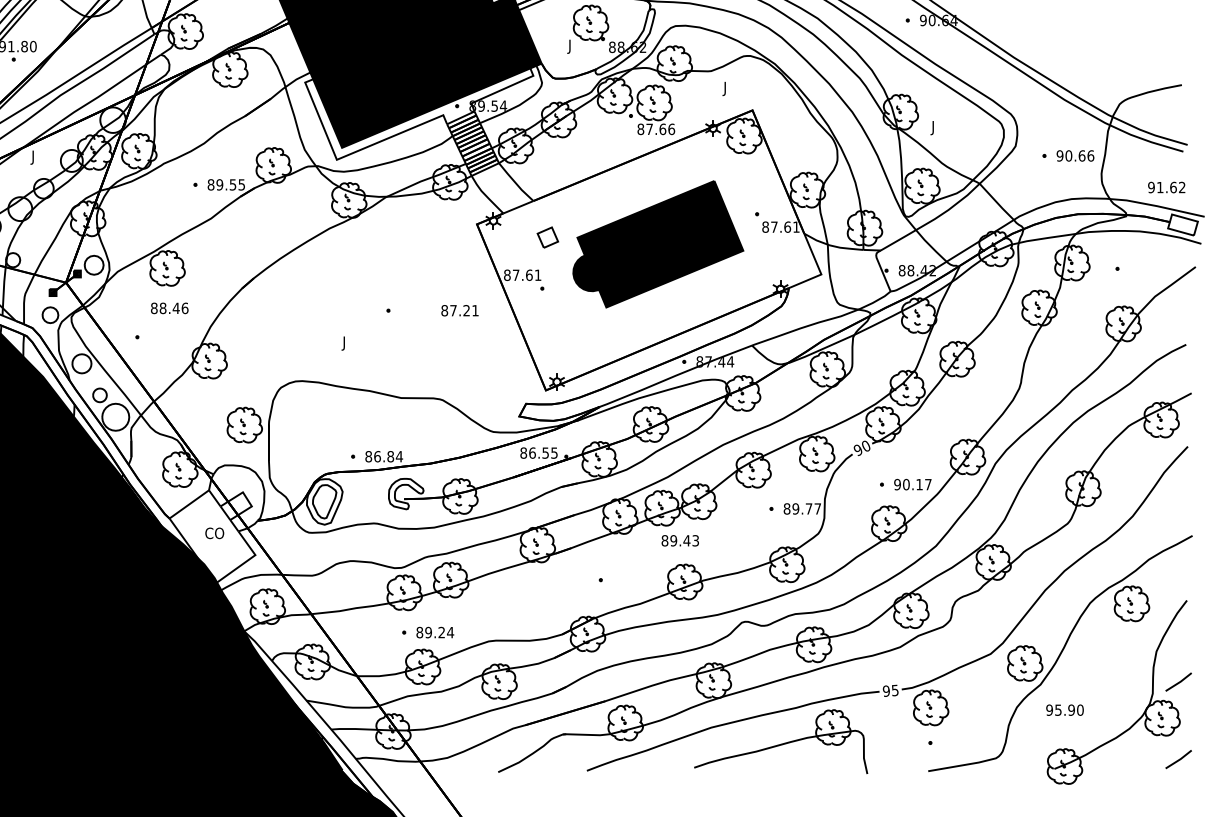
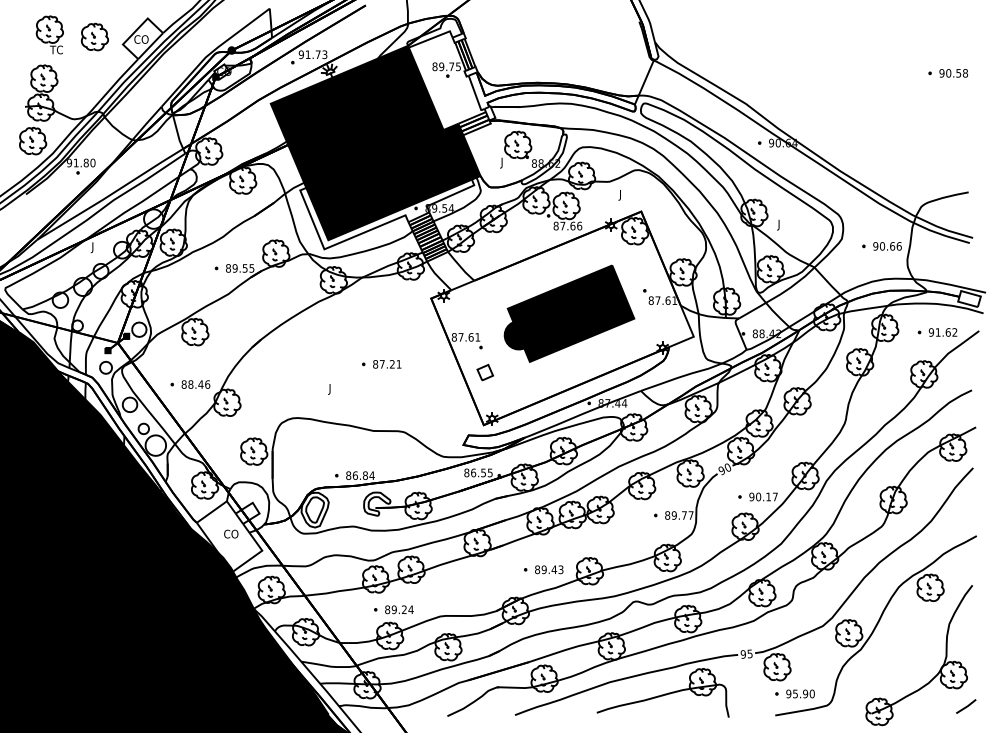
text: (1167, 187) -> (943, 332), moved
part: (546, 237) -> (484, 372), moved
text: (169, 308) -> (195, 384), moved
text: (460, 310) -> (387, 364), moved
text: (680, 540) -> (549, 569), moved
line: (1179, 682) -> (966, 647), removed
text: (1064, 709) -> (800, 693), moved

